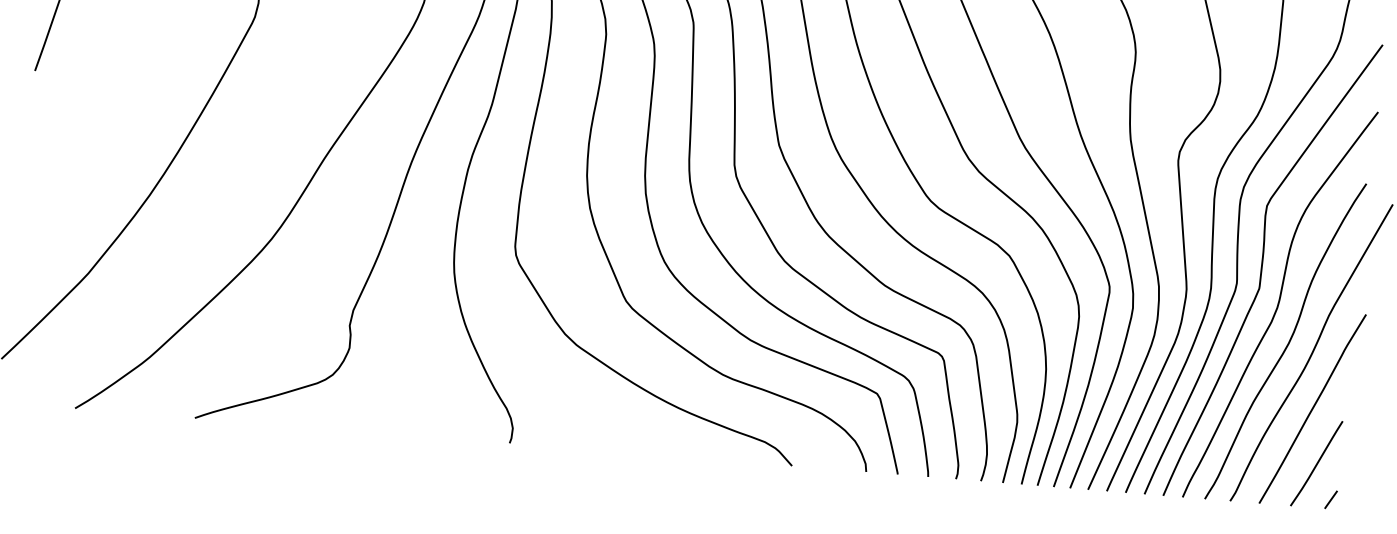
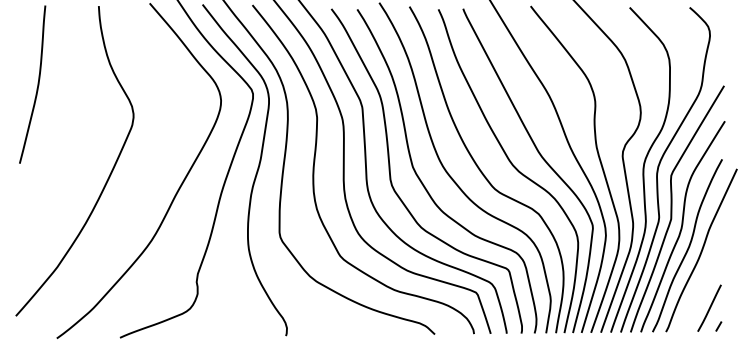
line: (1312, 408) -> (704, 279), removed

